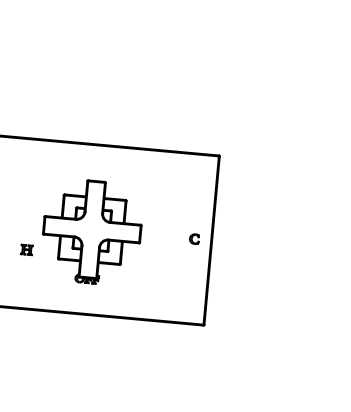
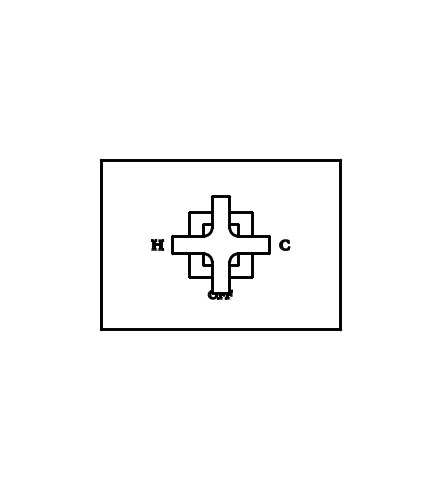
part: (194, 238) -> (284, 244), moved
part: (26, 249) -> (157, 244), moved

